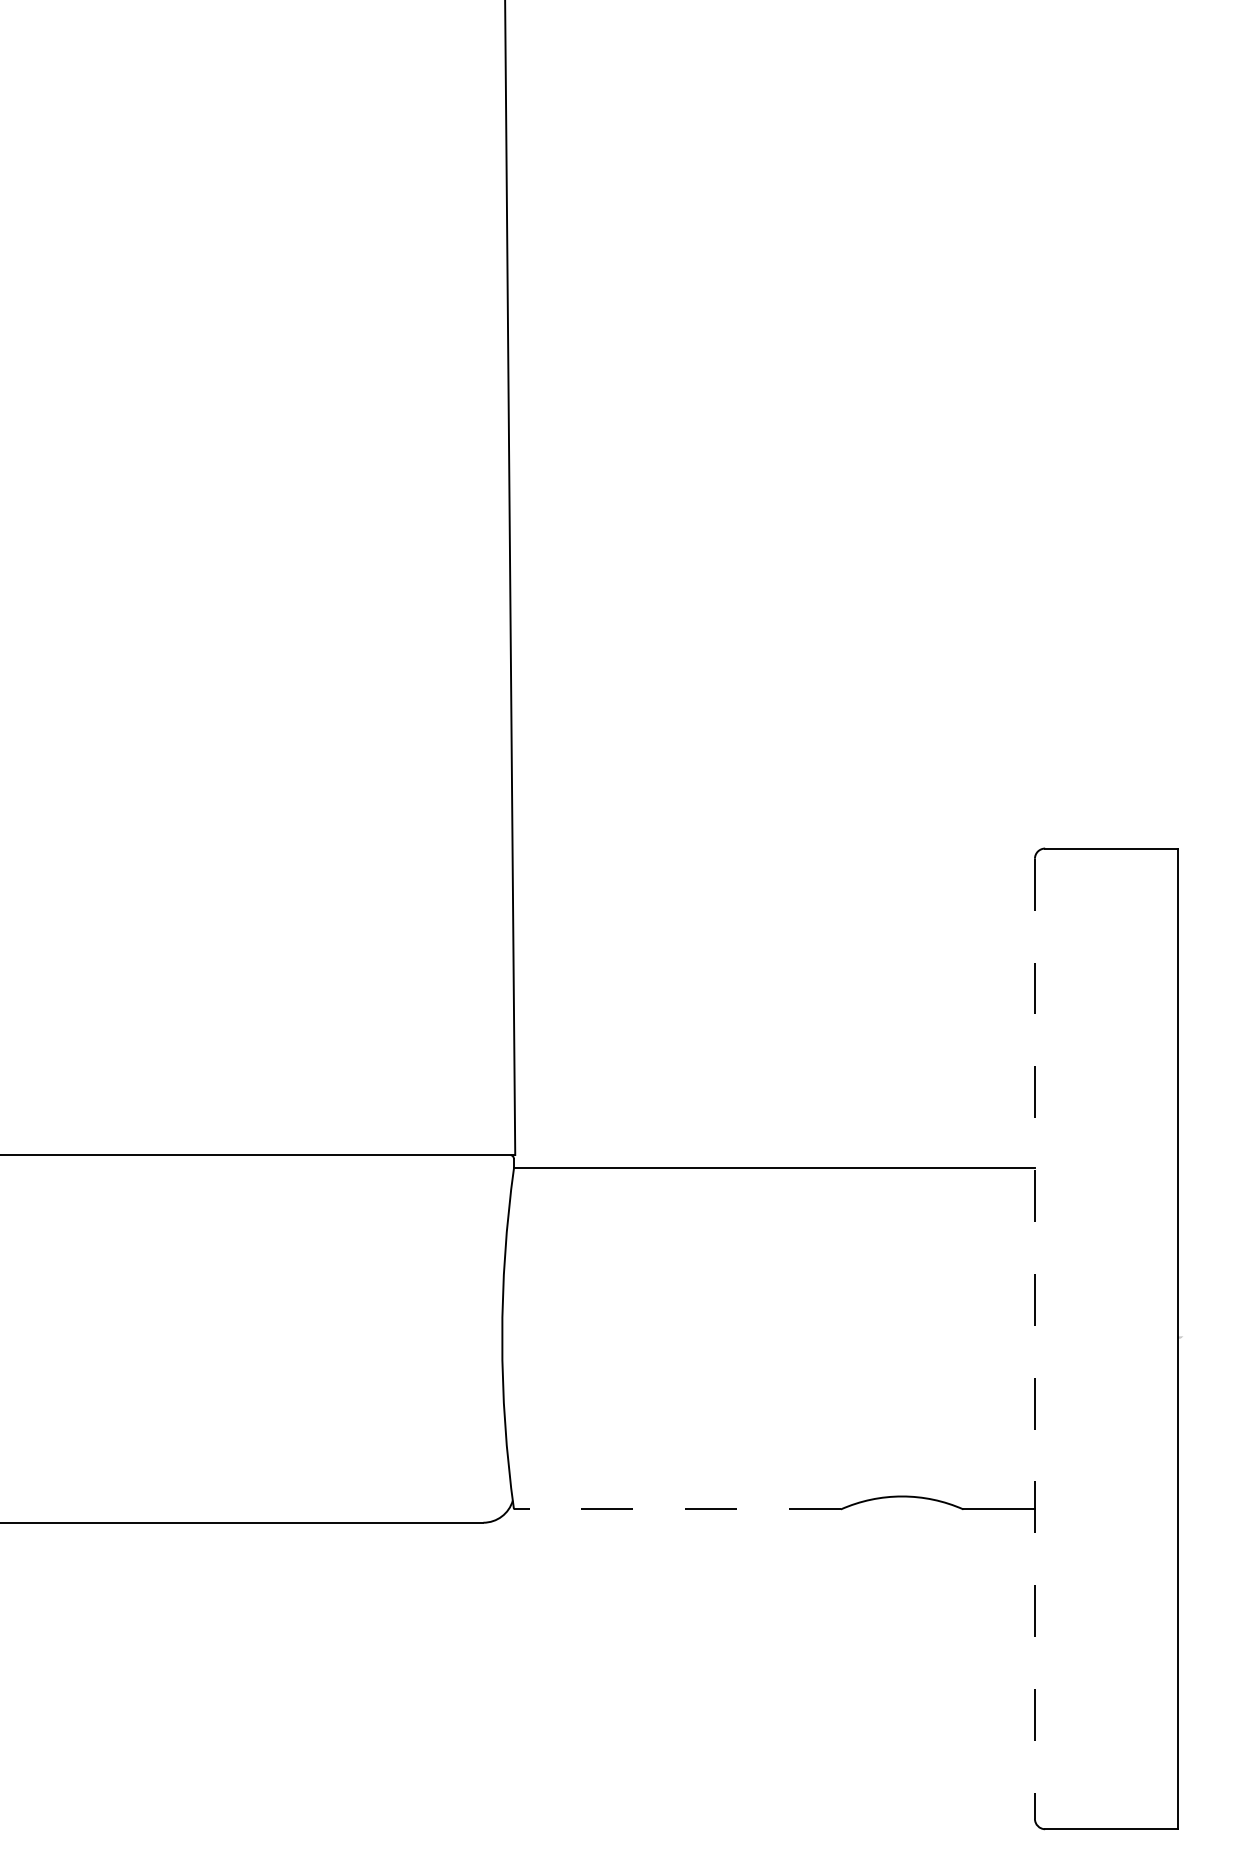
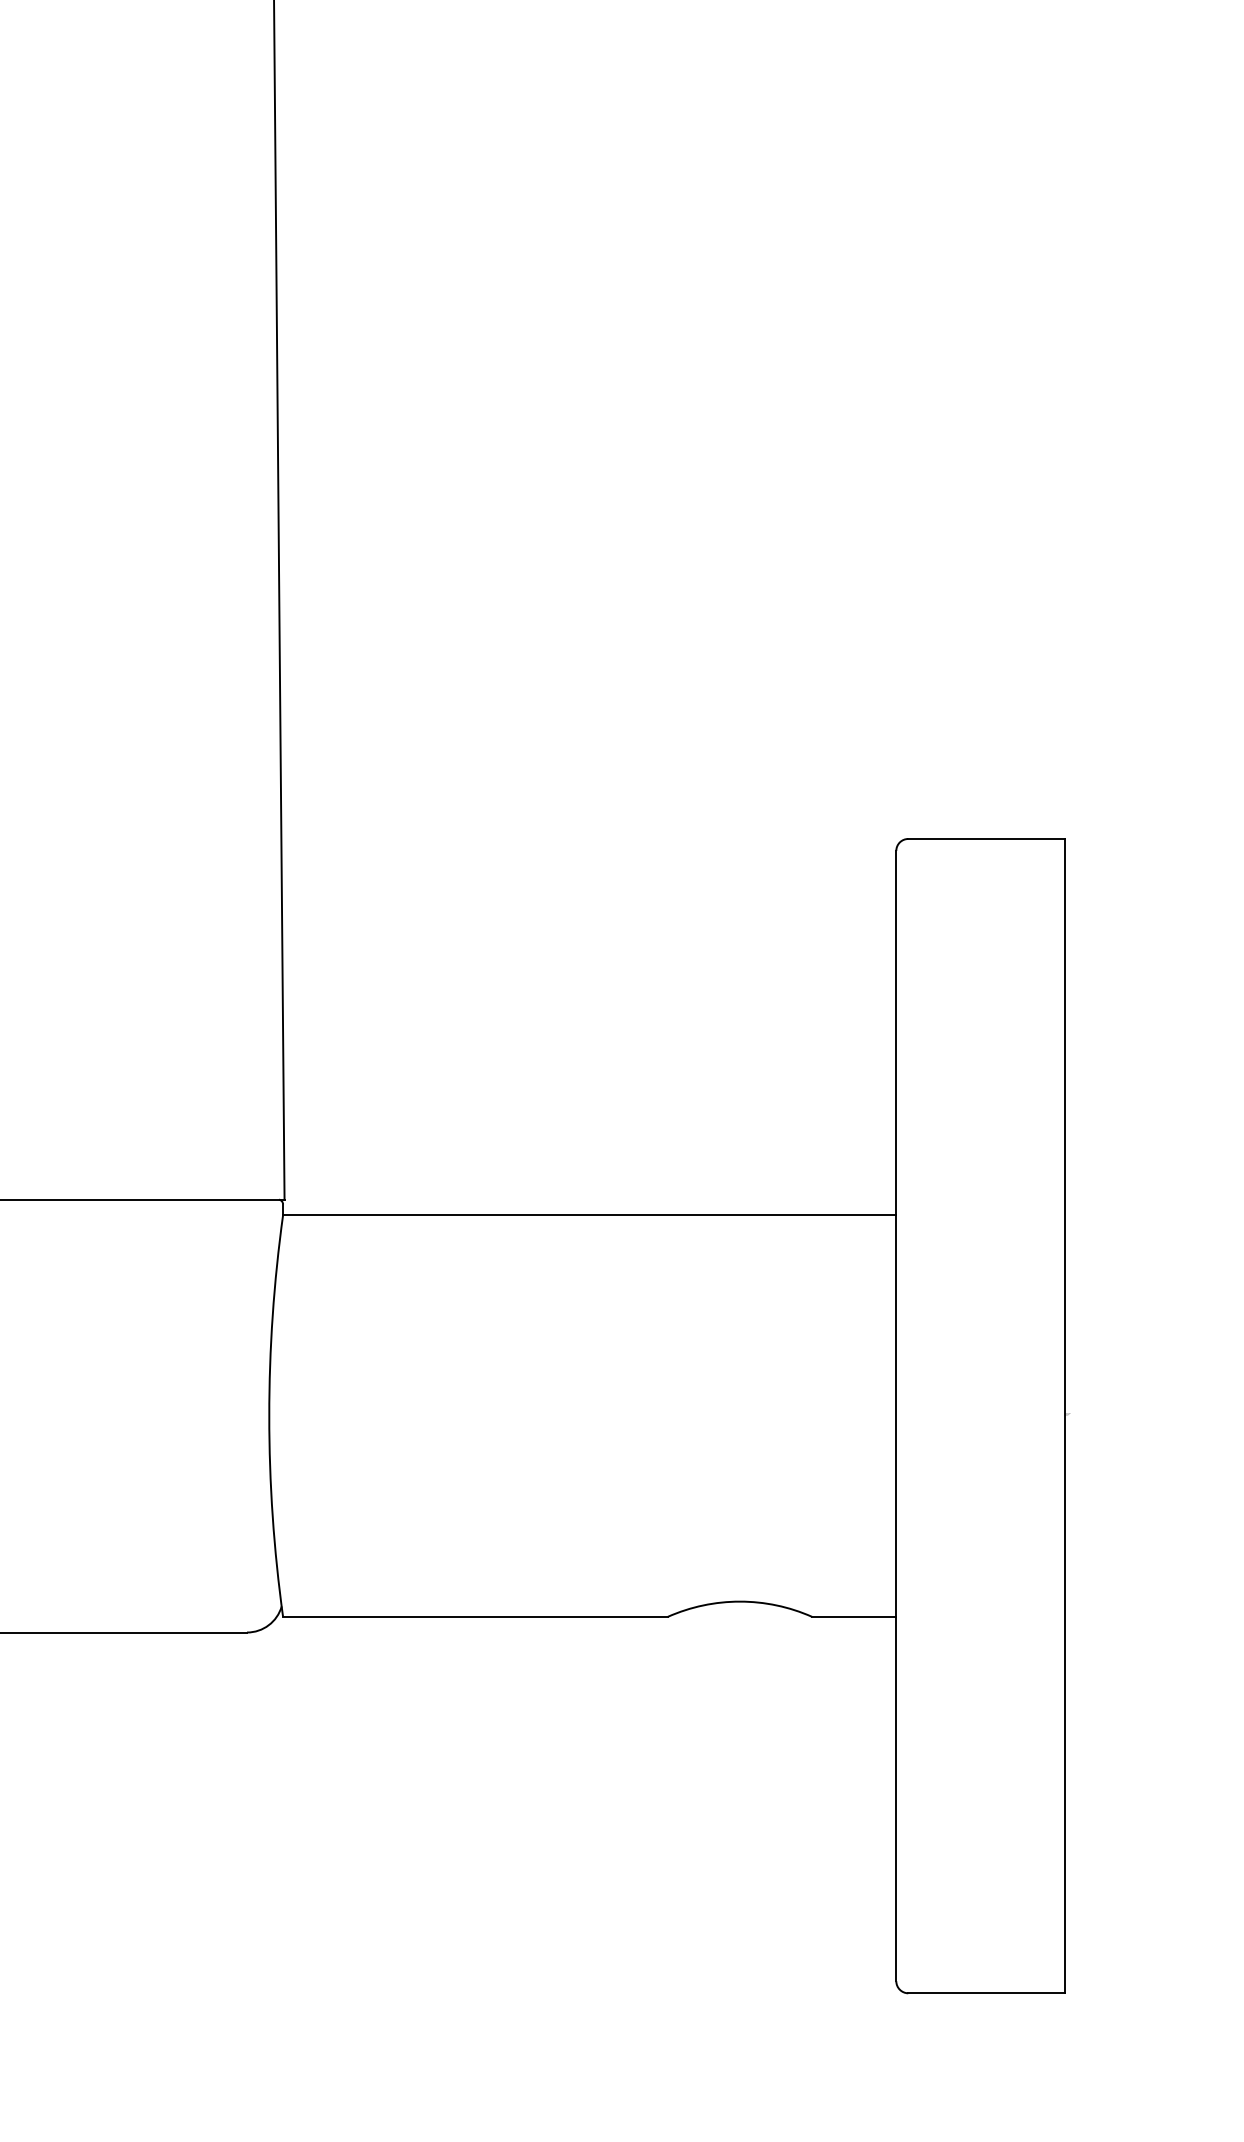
line: (1034, 1339) -> (895, 1416), dashed -> solid
line: (676, 1509) -> (474, 1616), dashed -> solid

